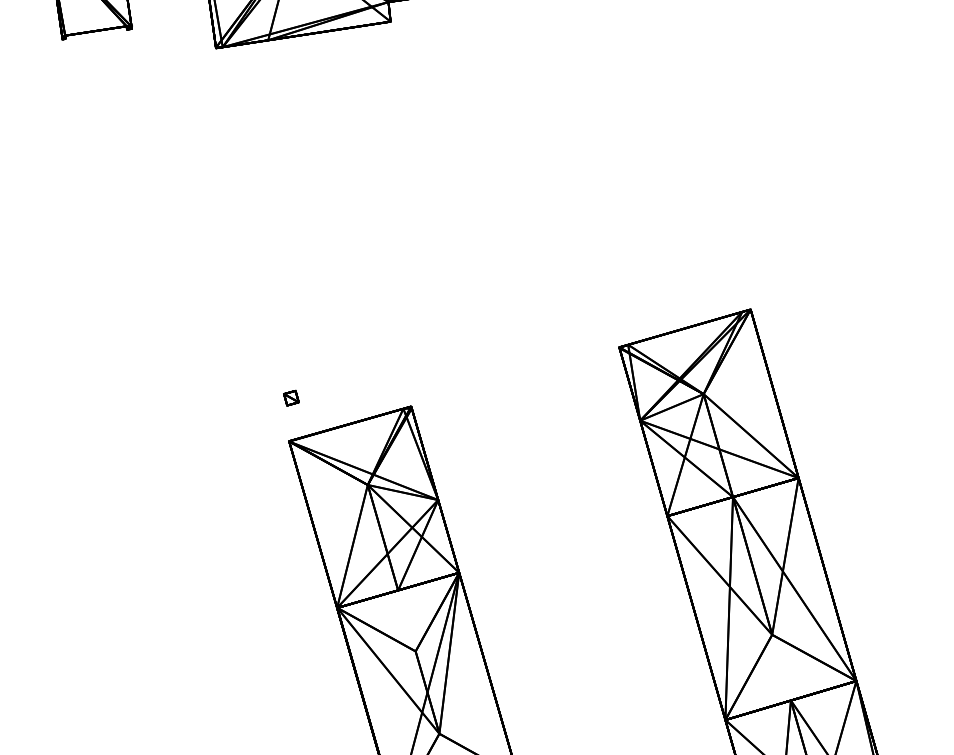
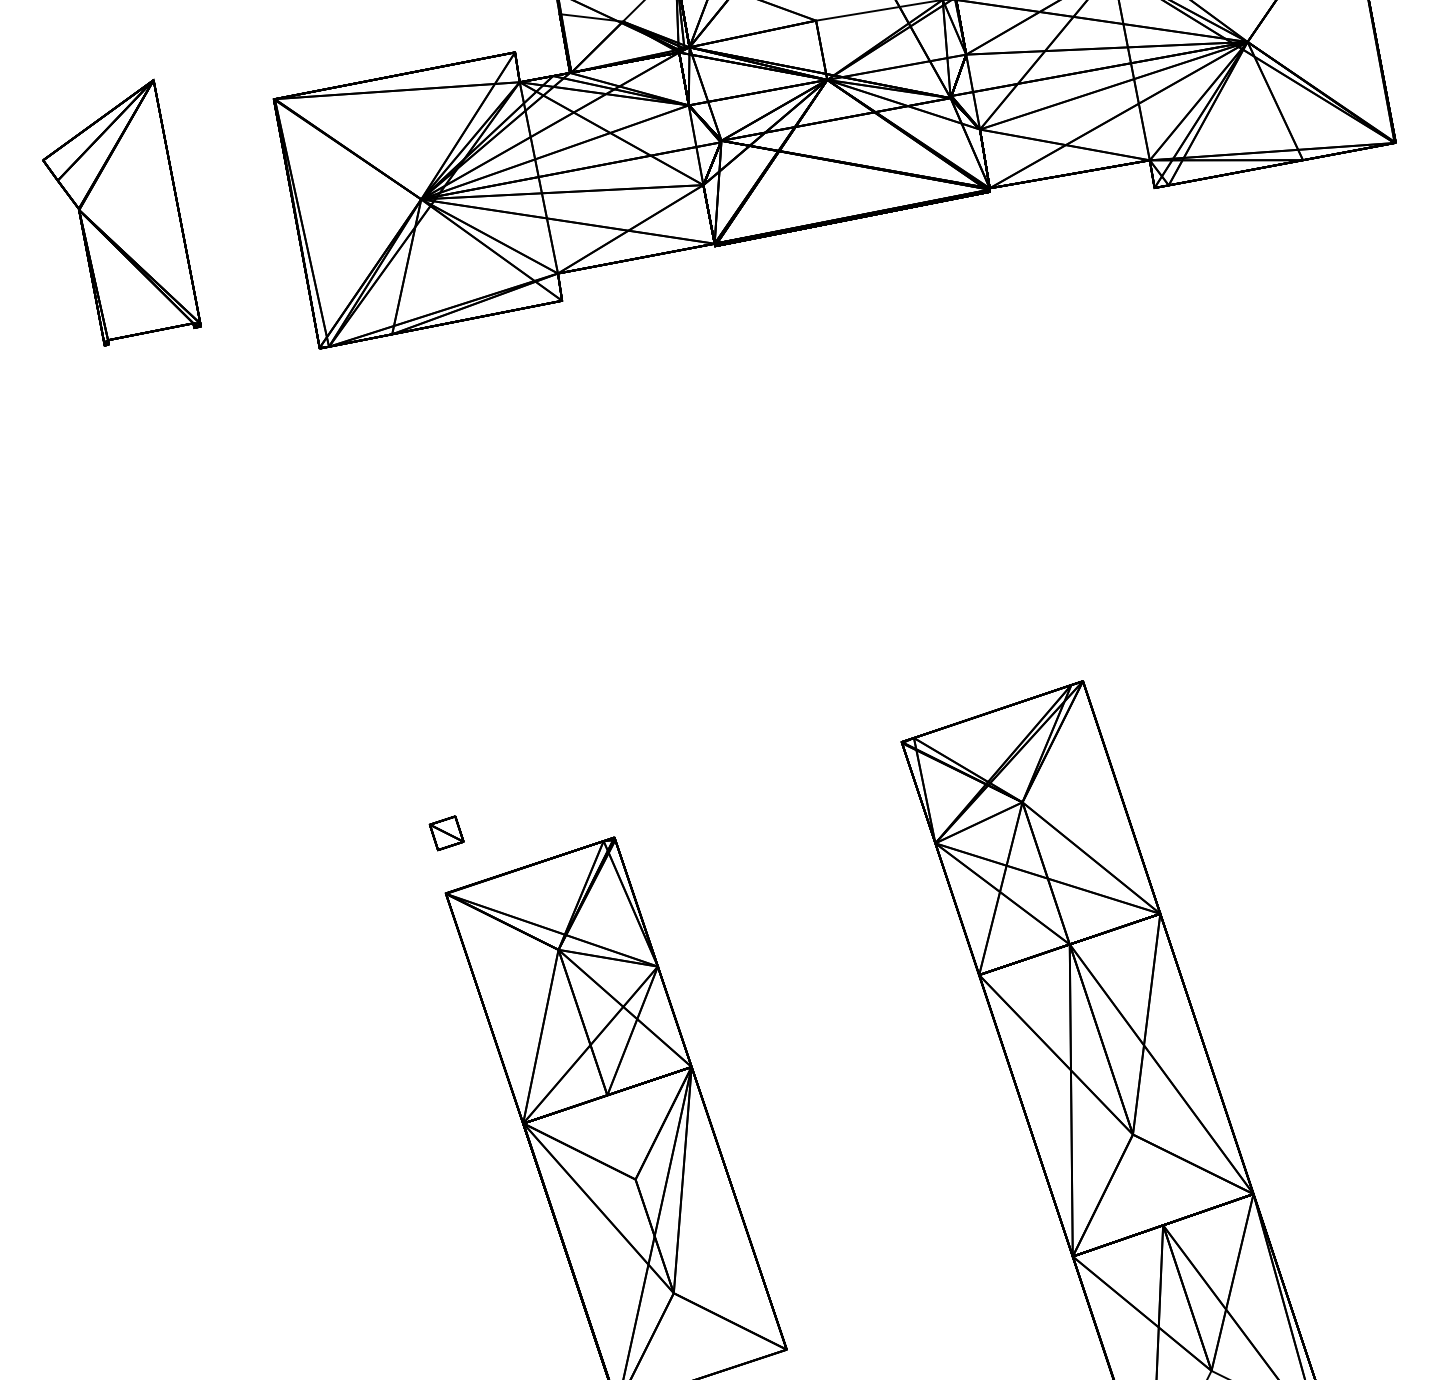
part: (290, 397) -> (445, 832), size x1.6

